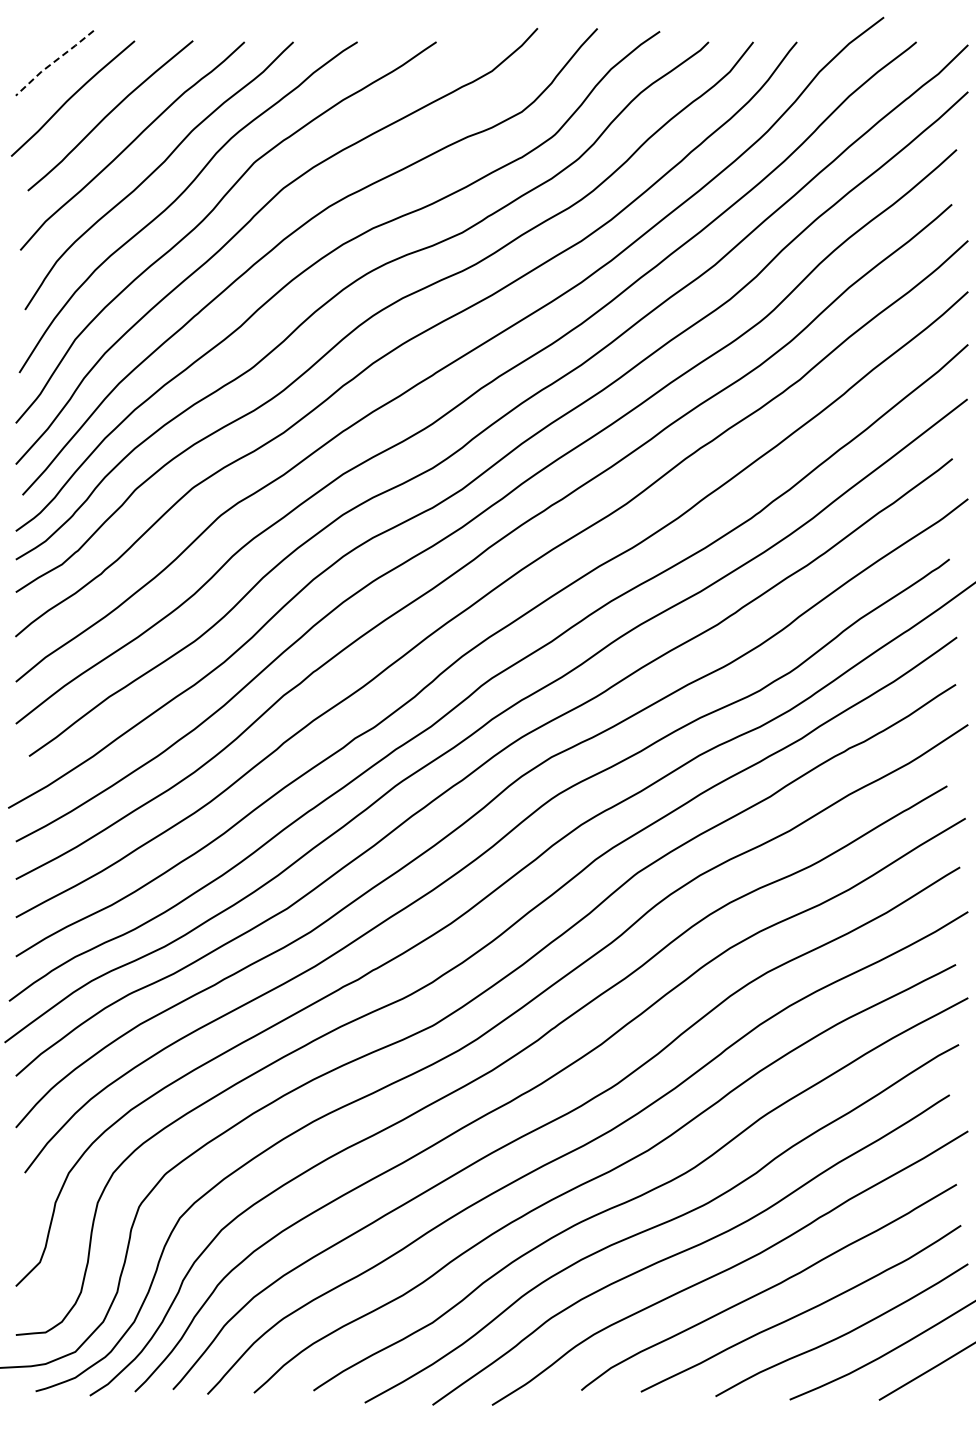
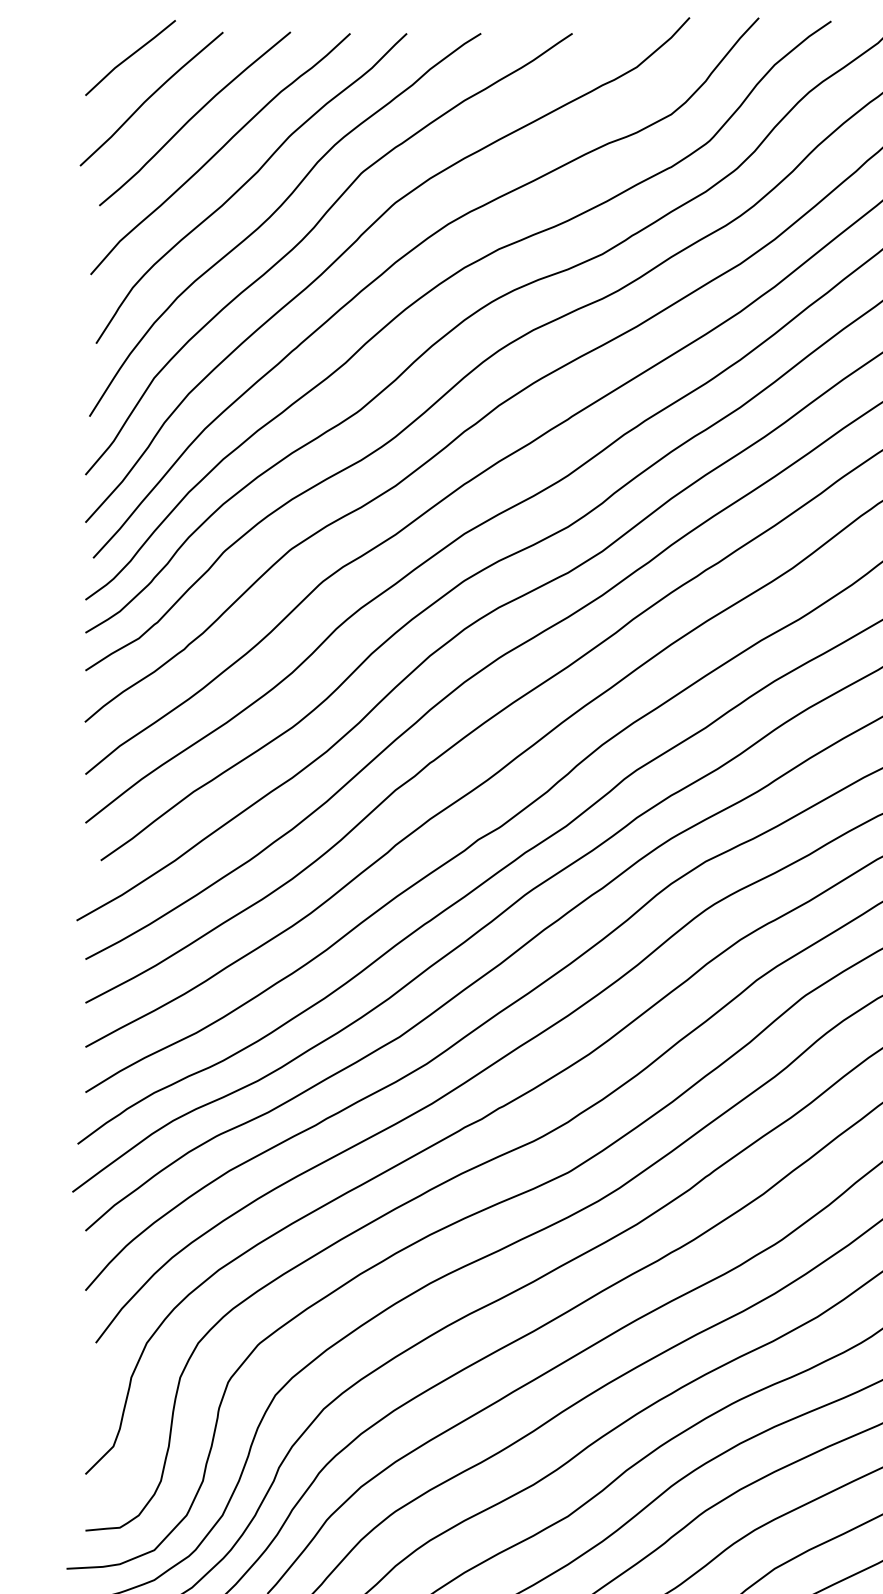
line: (53, 62) -> (129, 57), dashed -> solid

